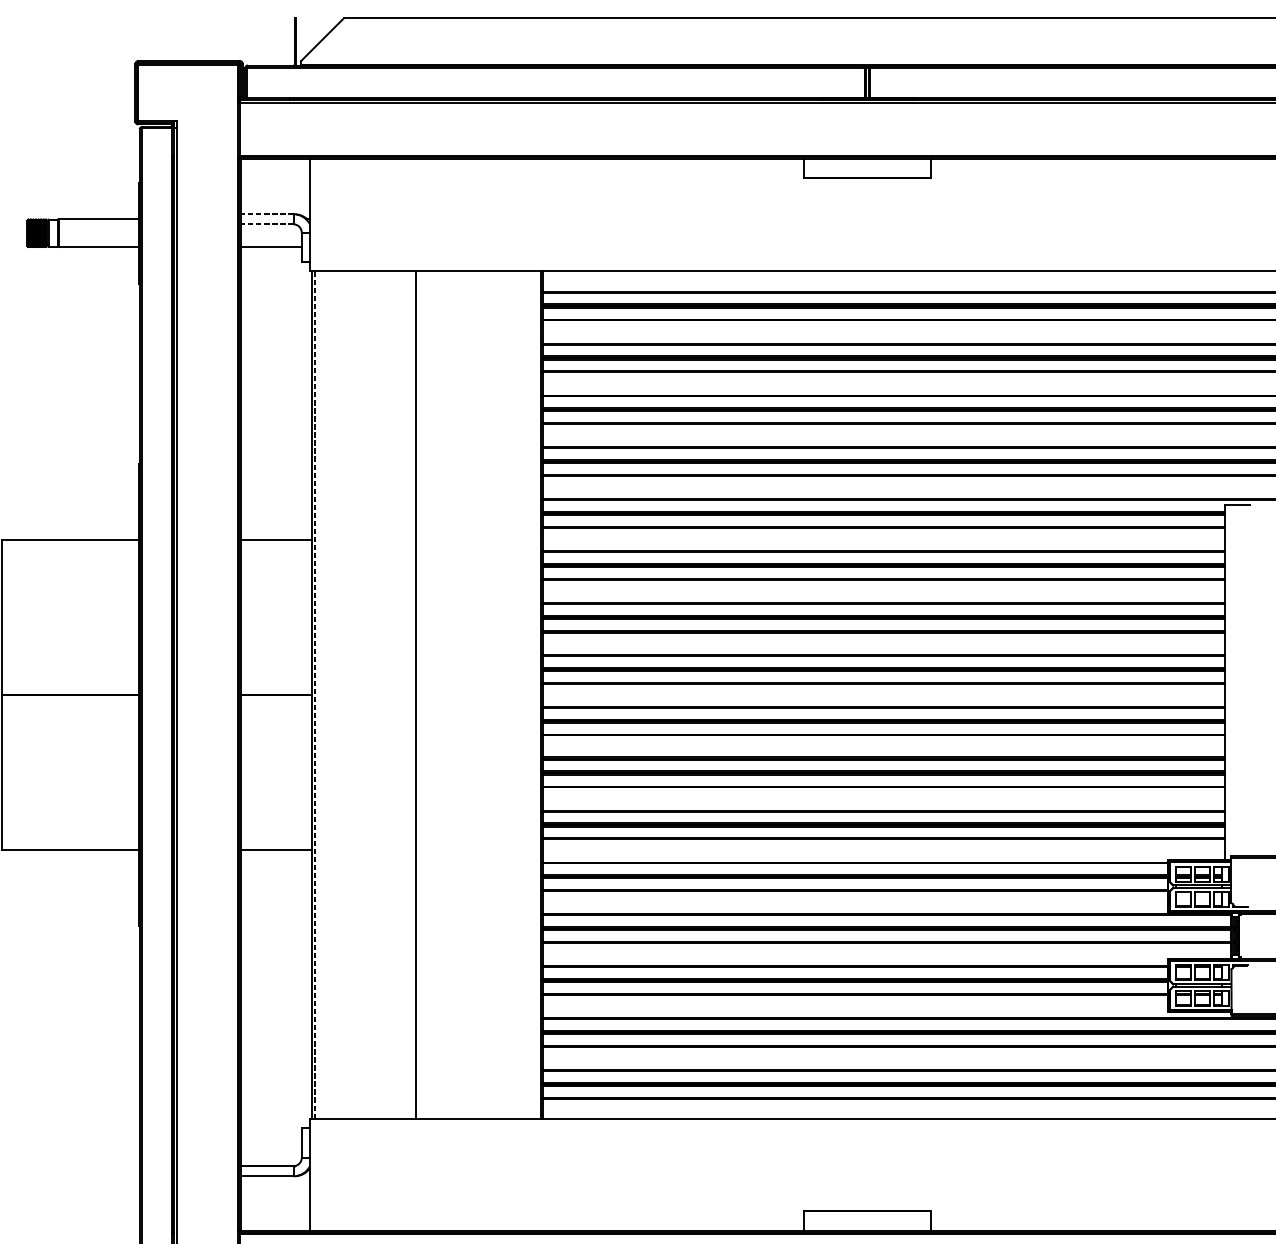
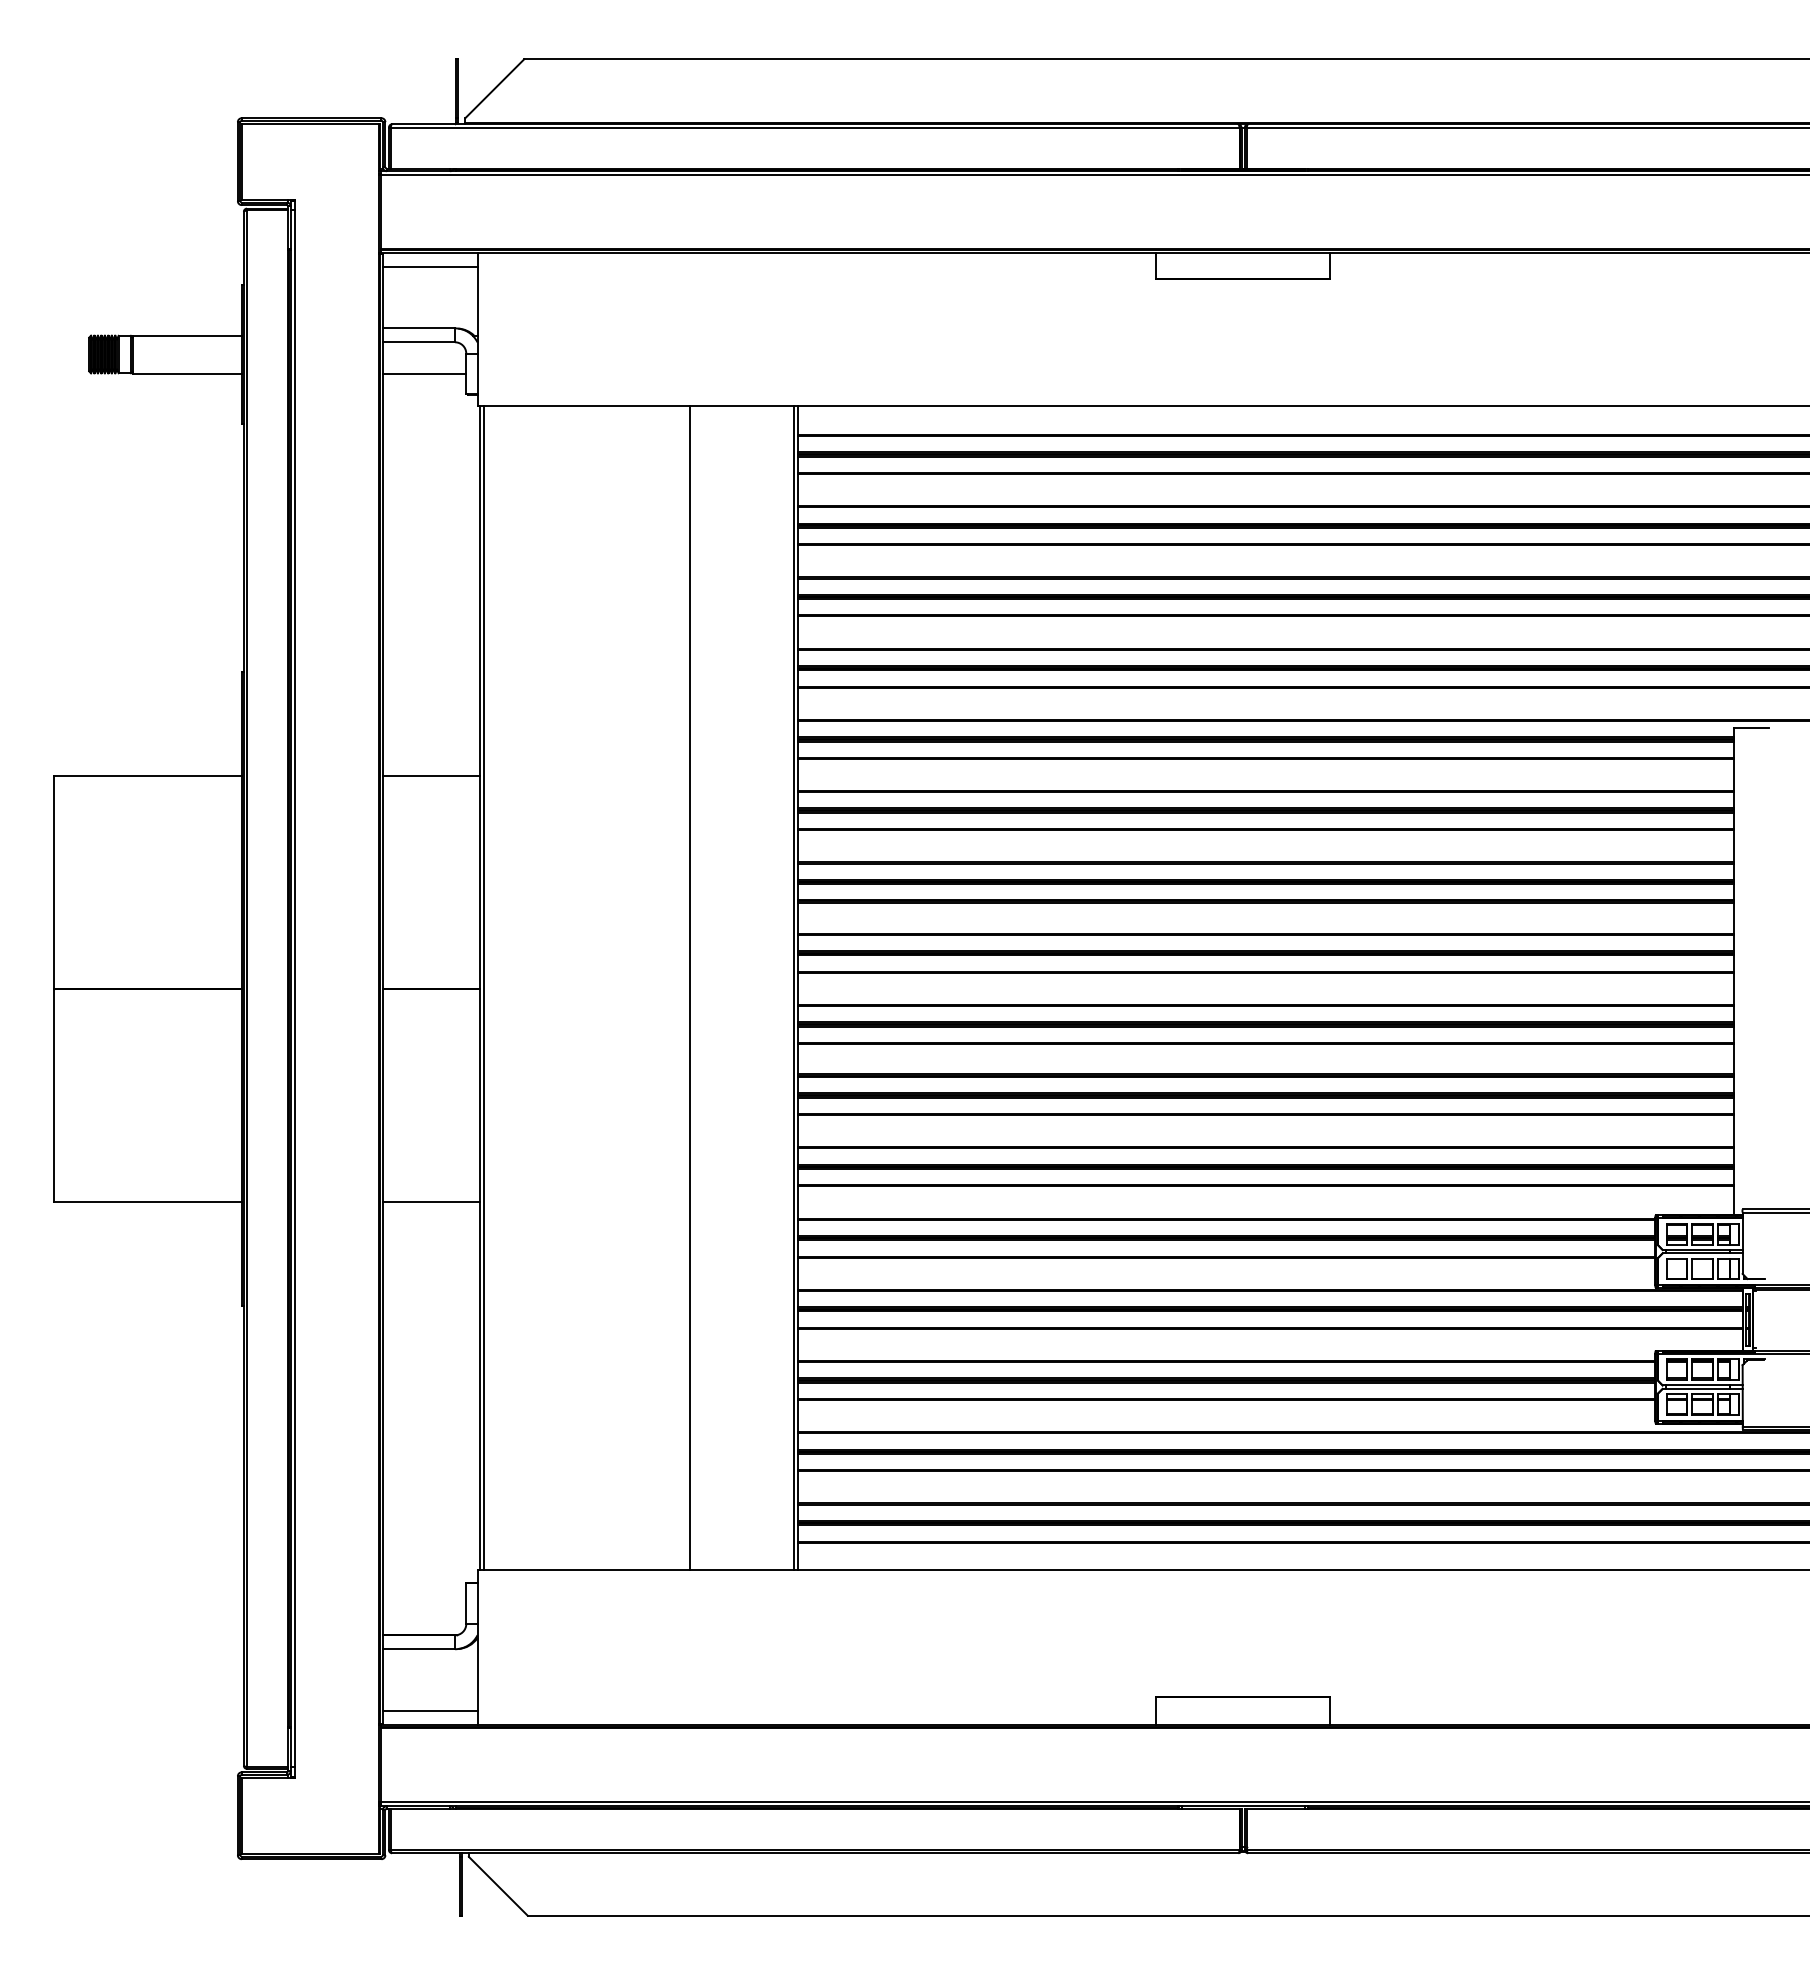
line: (274, 169) -> (429, 266), added
line: (266, 214) -> (418, 328), dashed -> solid
line: (266, 224) -> (418, 342), dashed -> solid
line: (315, 695) -> (484, 988), dashed -> solid
line: (416, 695) -> (689, 988), moved
line: (274, 1220) -> (429, 1710), added

